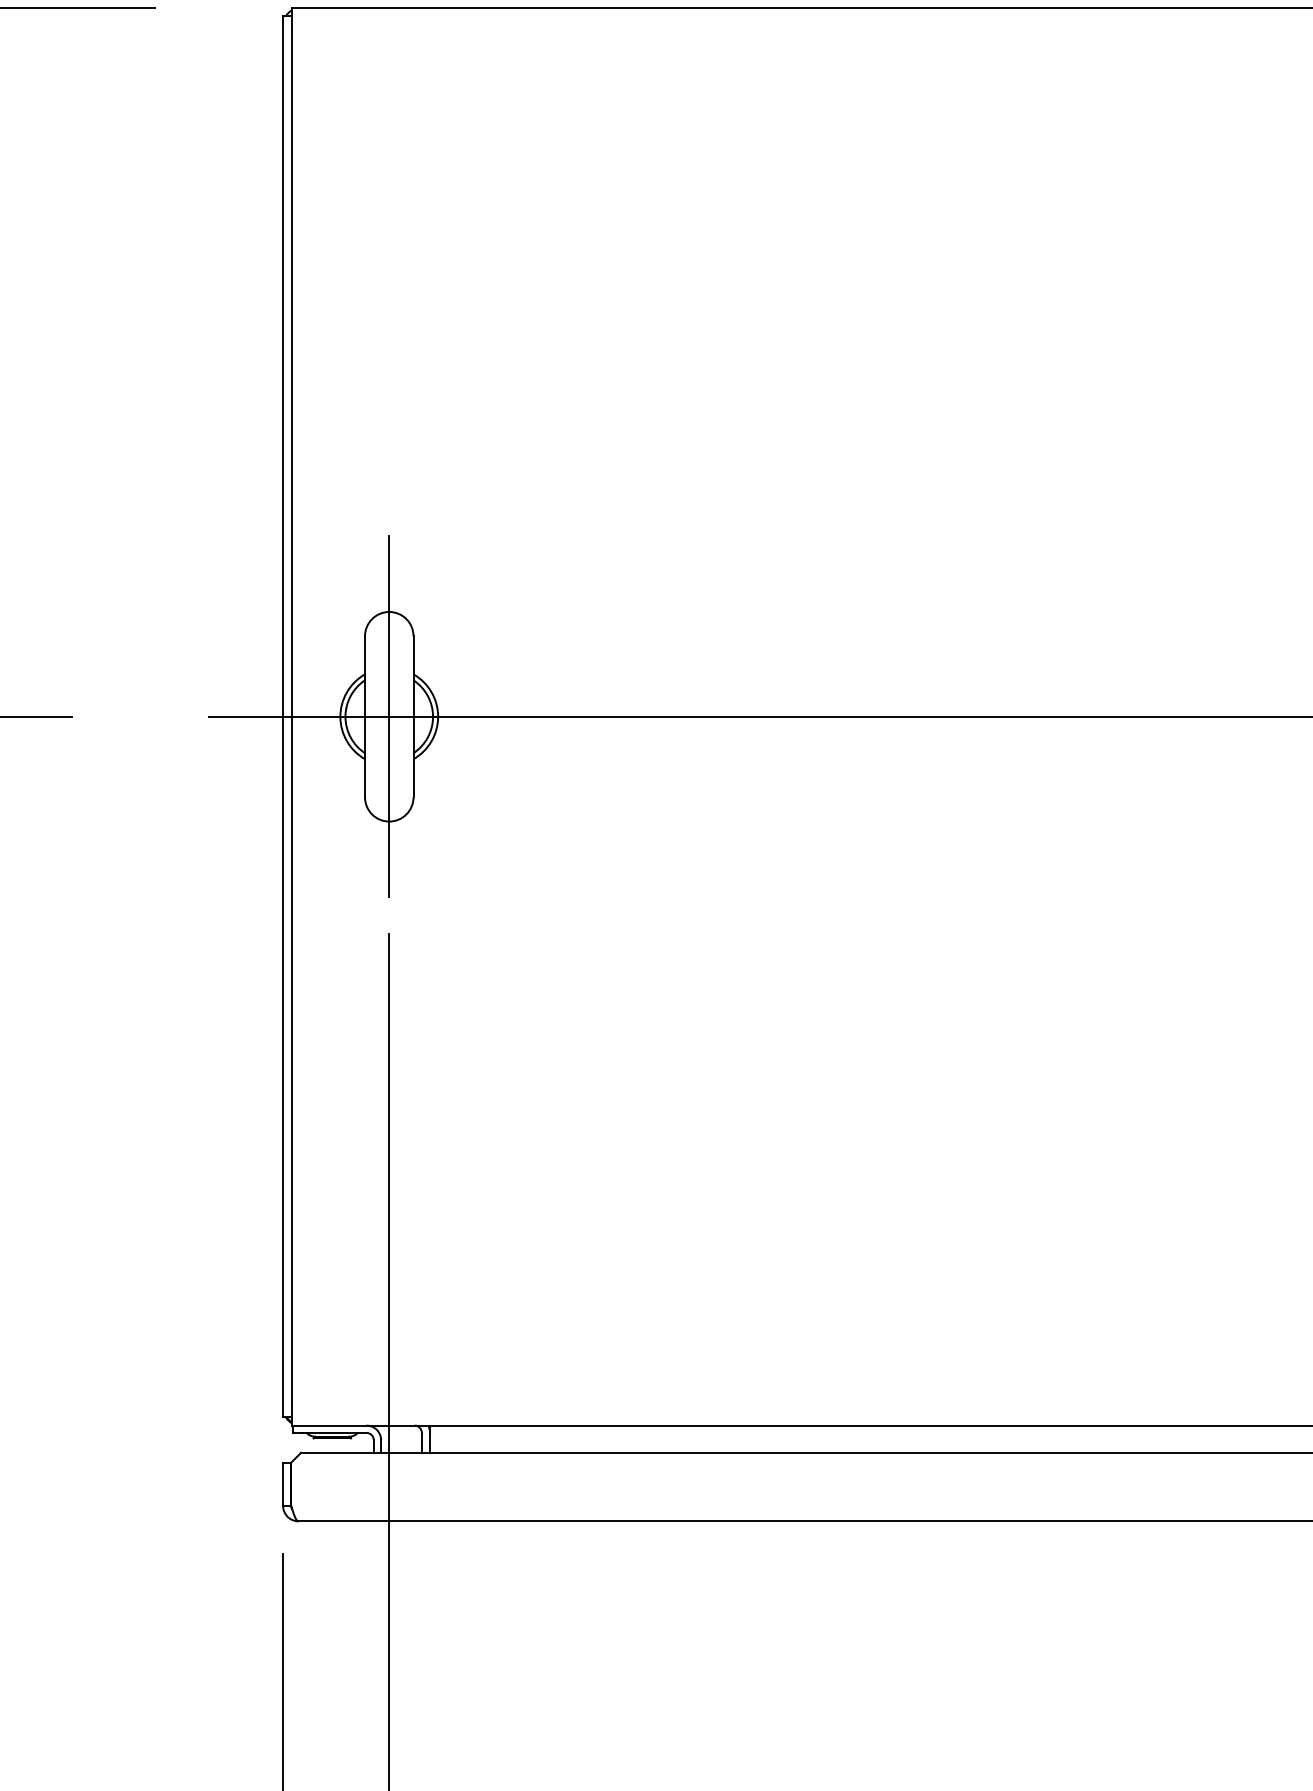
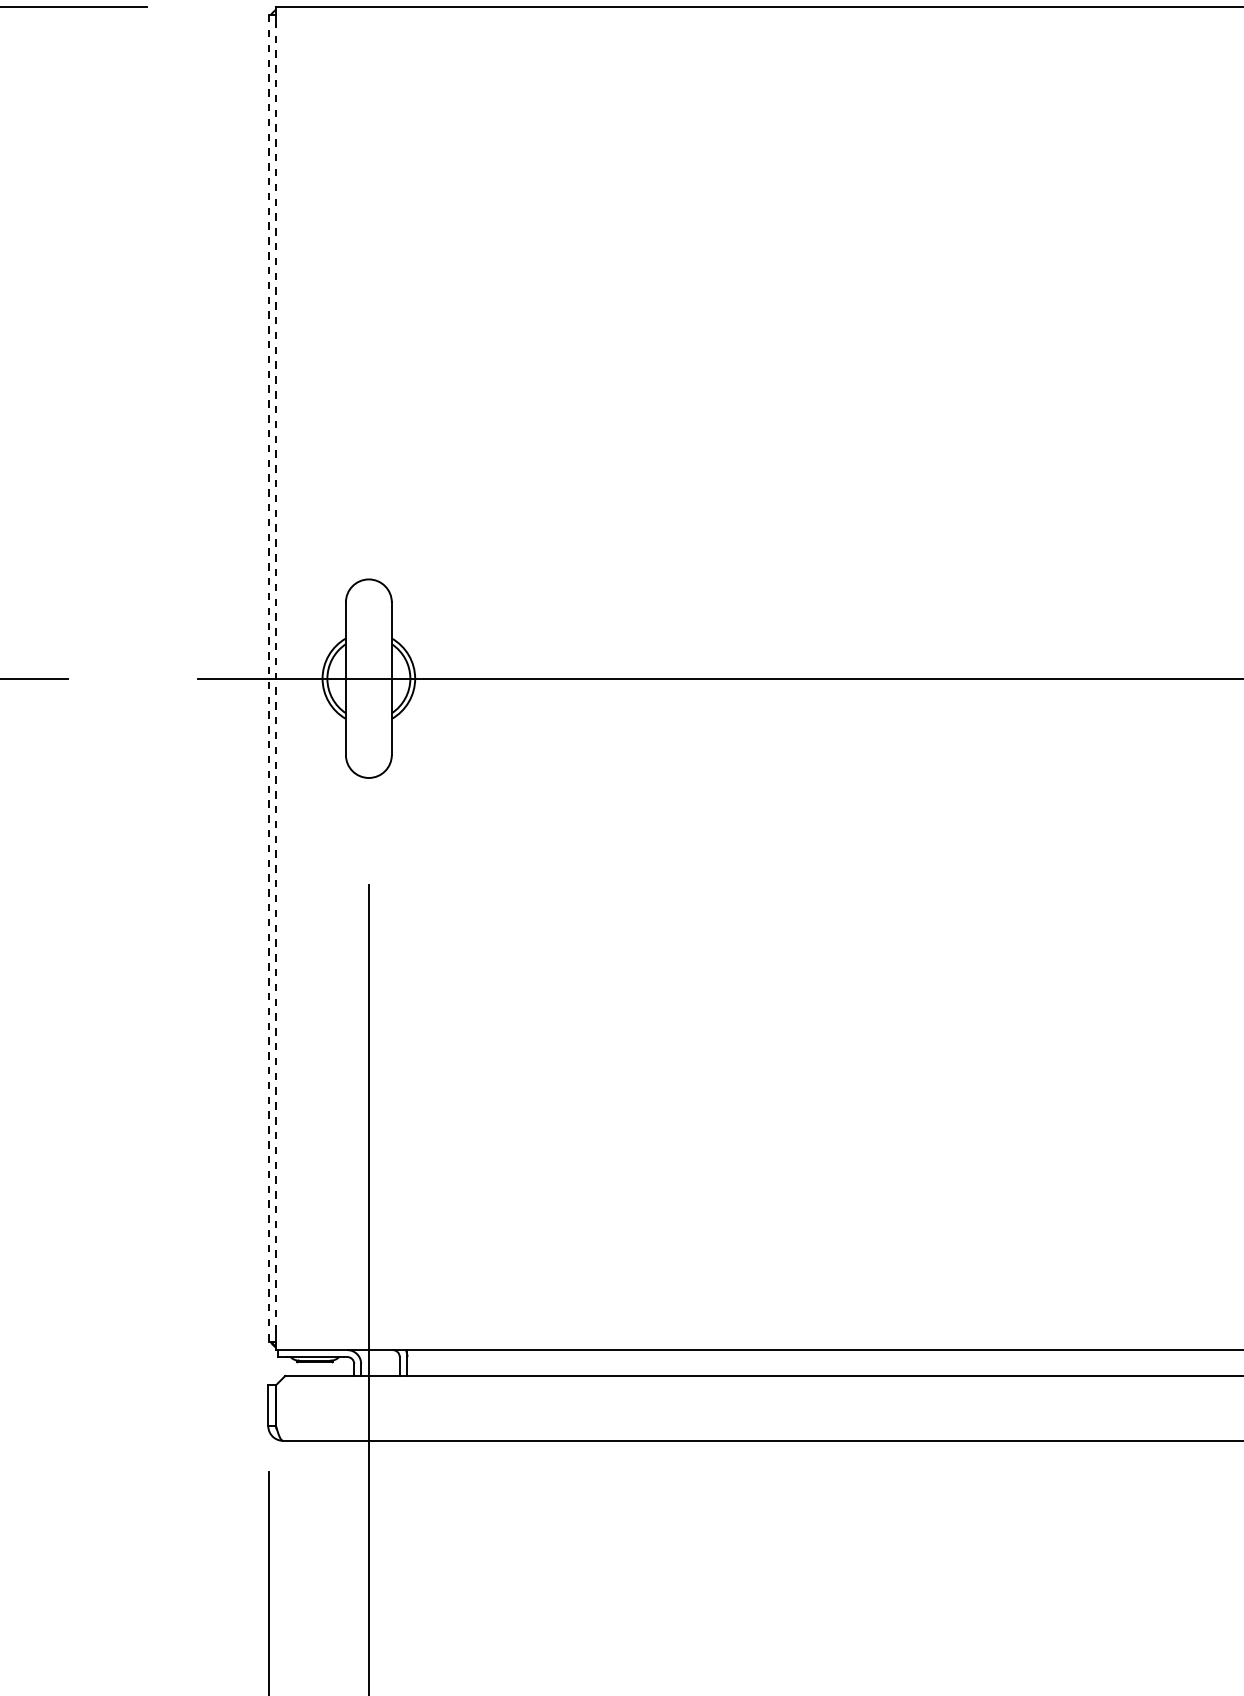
line: (283, 716) -> (268, 678), solid -> dashed
line: (291, 716) -> (276, 678), solid -> dashed
line: (389, 716) -> (369, 678), removed

